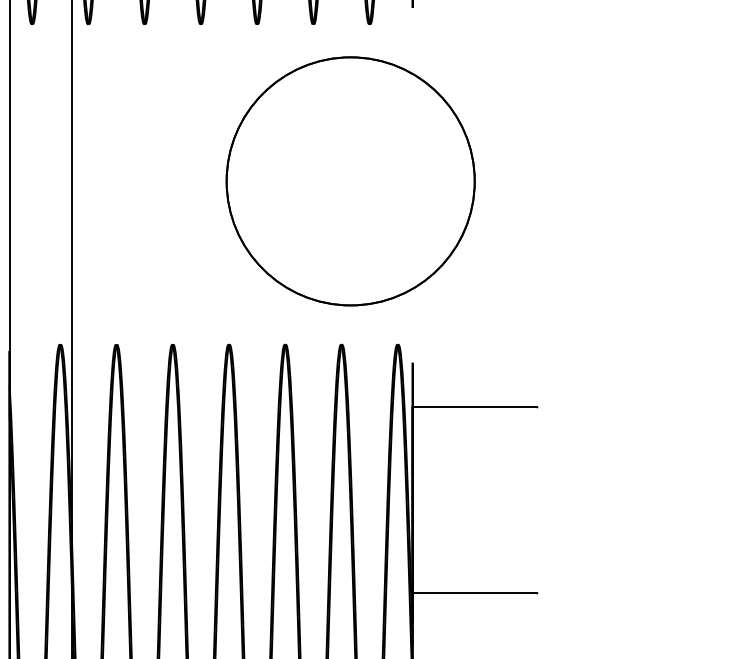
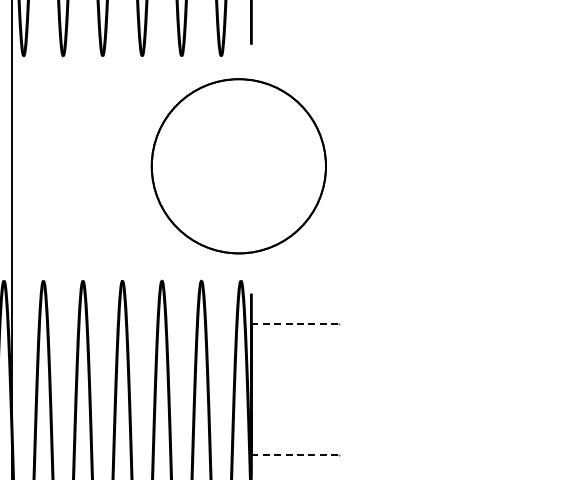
circle: (350, 181) -> (238, 166), moved
line: (474, 406) -> (294, 324), solid -> dashed
line: (474, 593) -> (294, 455), solid -> dashed

